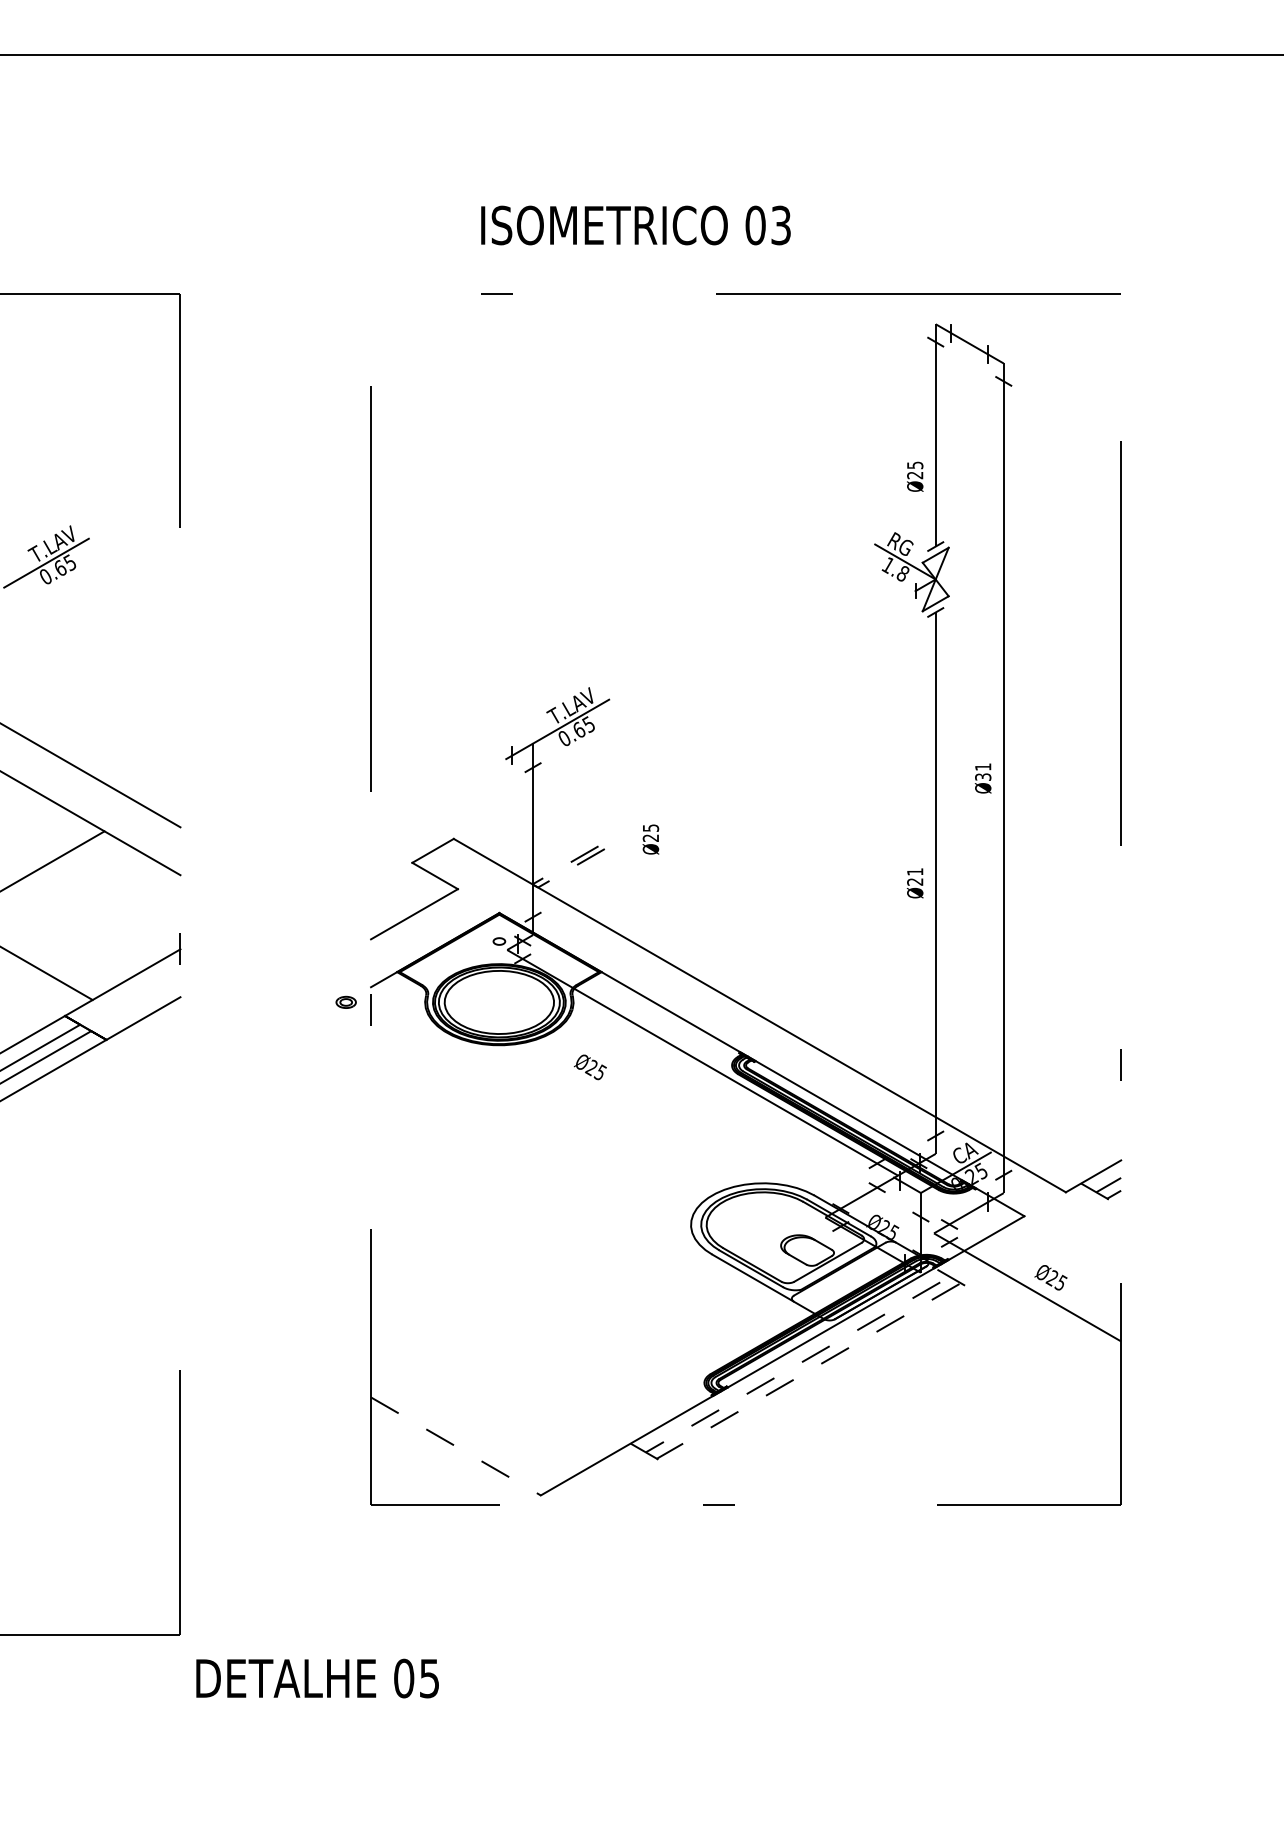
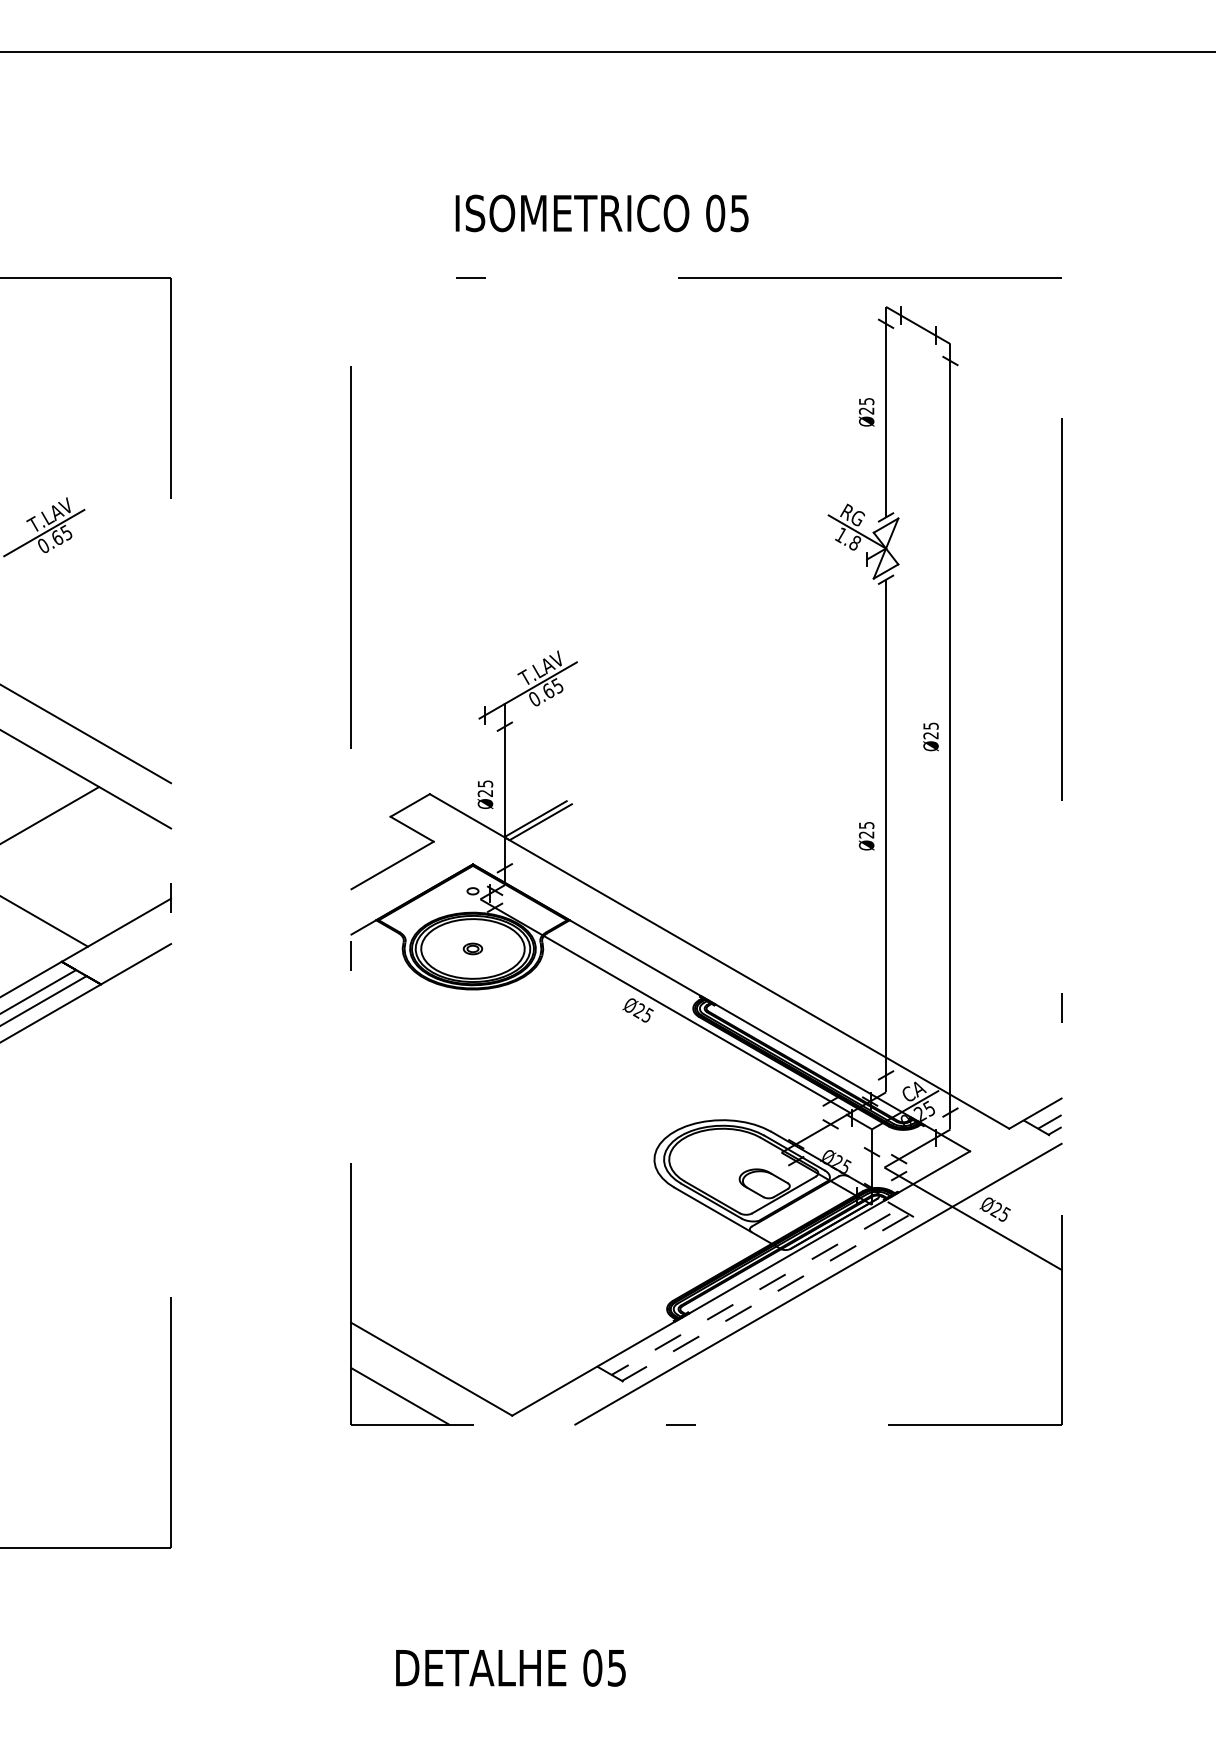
text: (780, 224) -> (739, 212), 03 -> 05
text: (915, 476) -> (866, 412), moved
text: (982, 771) -> (930, 730), Ø31 -> Ø25
text: (650, 839) -> (485, 794), moved
text: (915, 872) -> (866, 825), Ø21 -> Ø25
line: (534, 885) -> (506, 838), dashed -> solid
part: (345, 1001) -> (472, 948), moved
text: (589, 1067) -> (637, 1010), moved
line: (864, 1355) -> (818, 1283), added
line: (455, 1446) -> (431, 1369), dashed -> solid
line: (422, 1475) -> (400, 1396), added
text: (317, 1677) -> (510, 1667), moved

